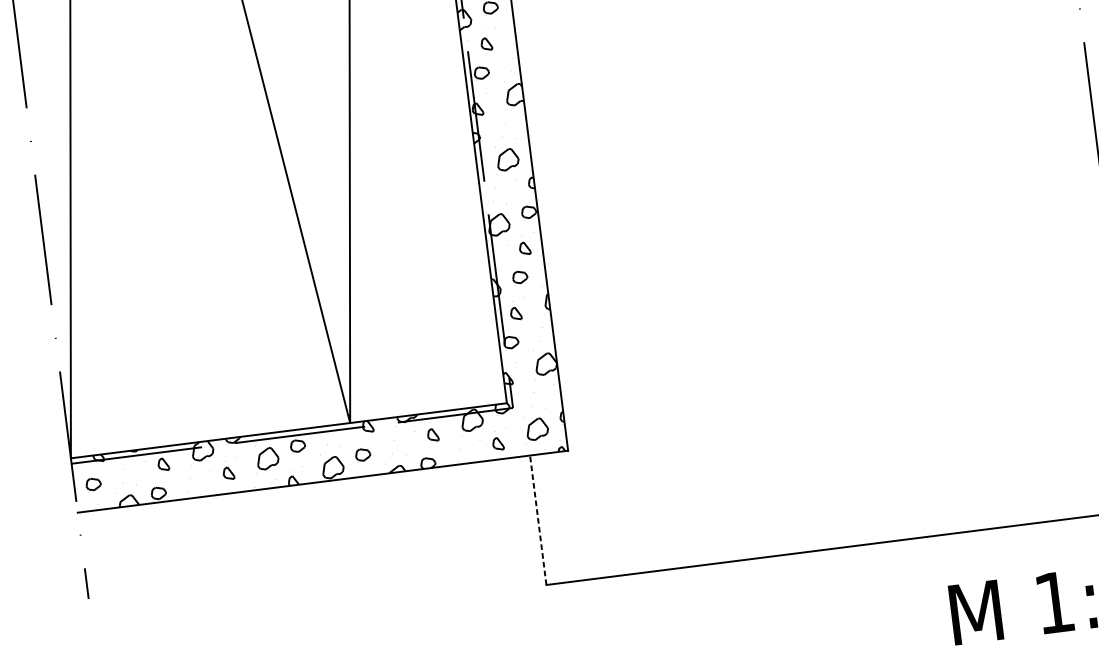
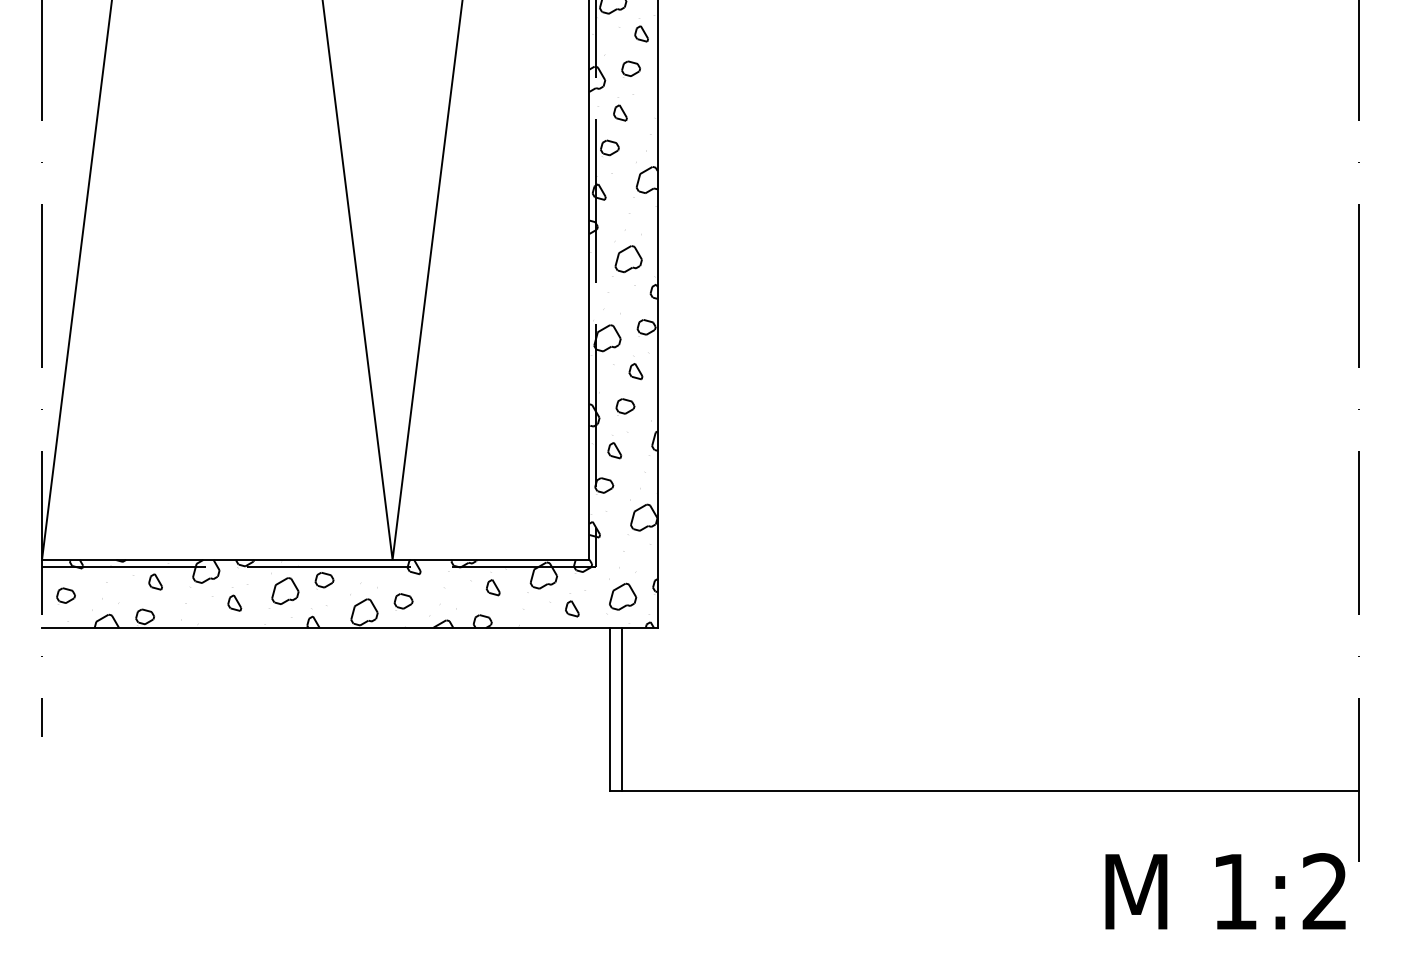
line: (537, 519) -> (609, 708), dashed -> solid
line: (548, 519) -> (622, 709), added

